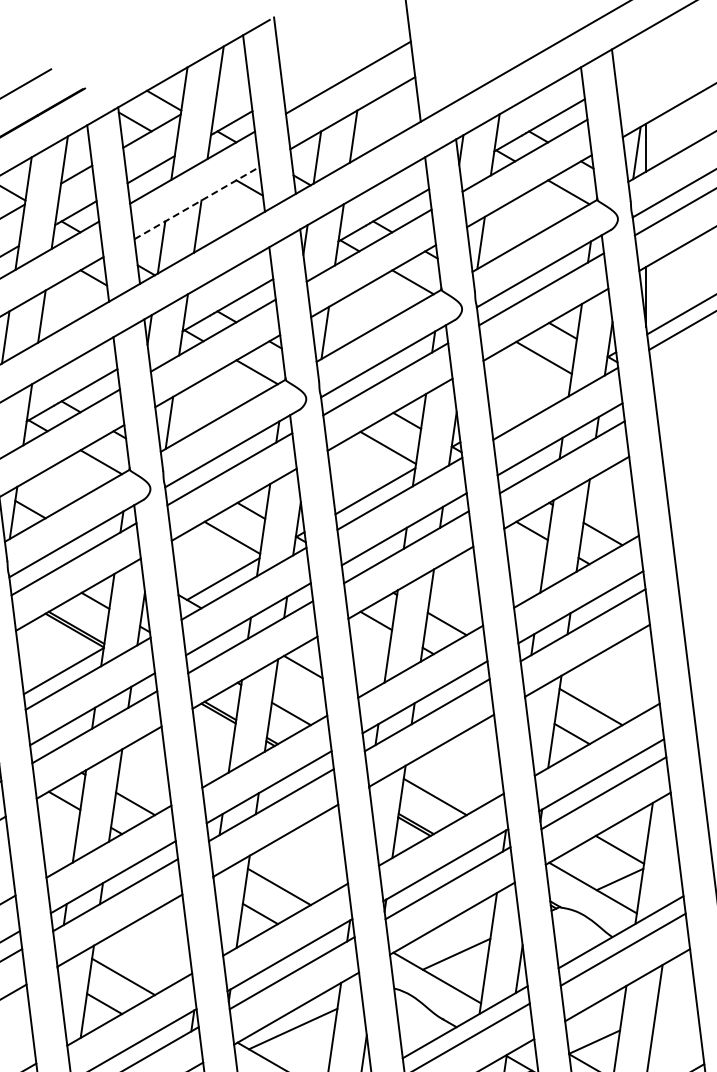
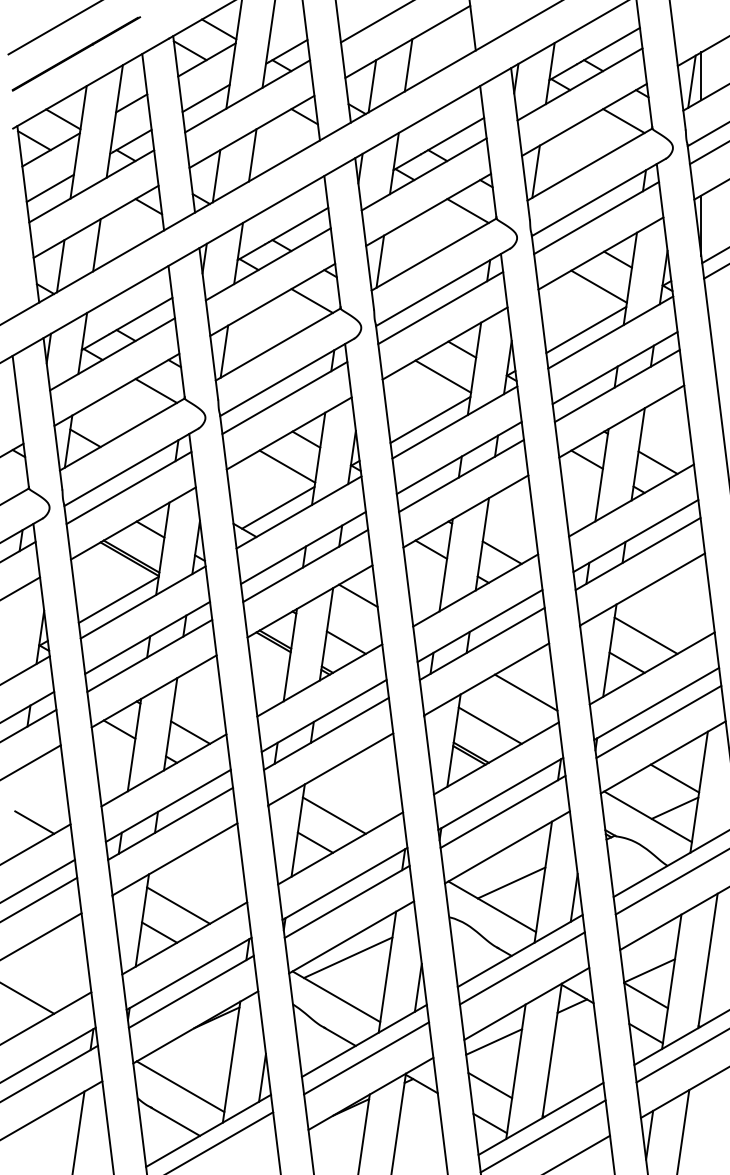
line: (197, 202) -> (252, 131), dashed -> solid
line: (531, 400) -> (586, 329), added
line: (470, 763) -> (525, 692), added

